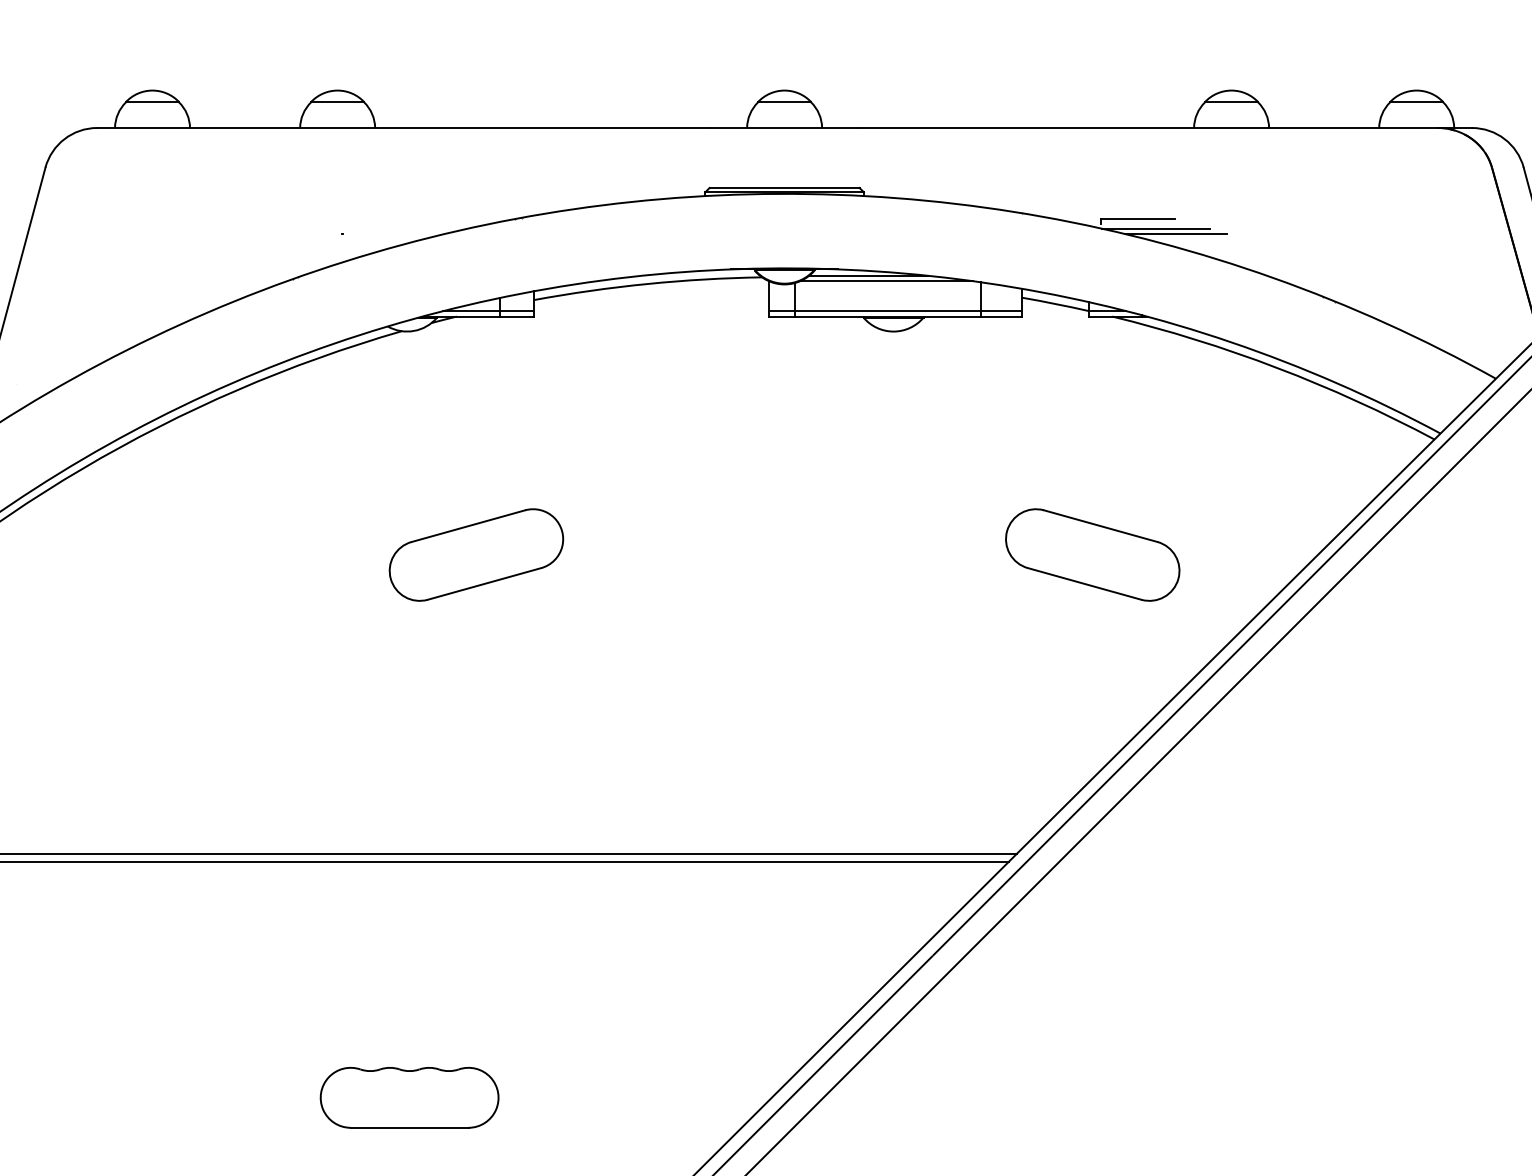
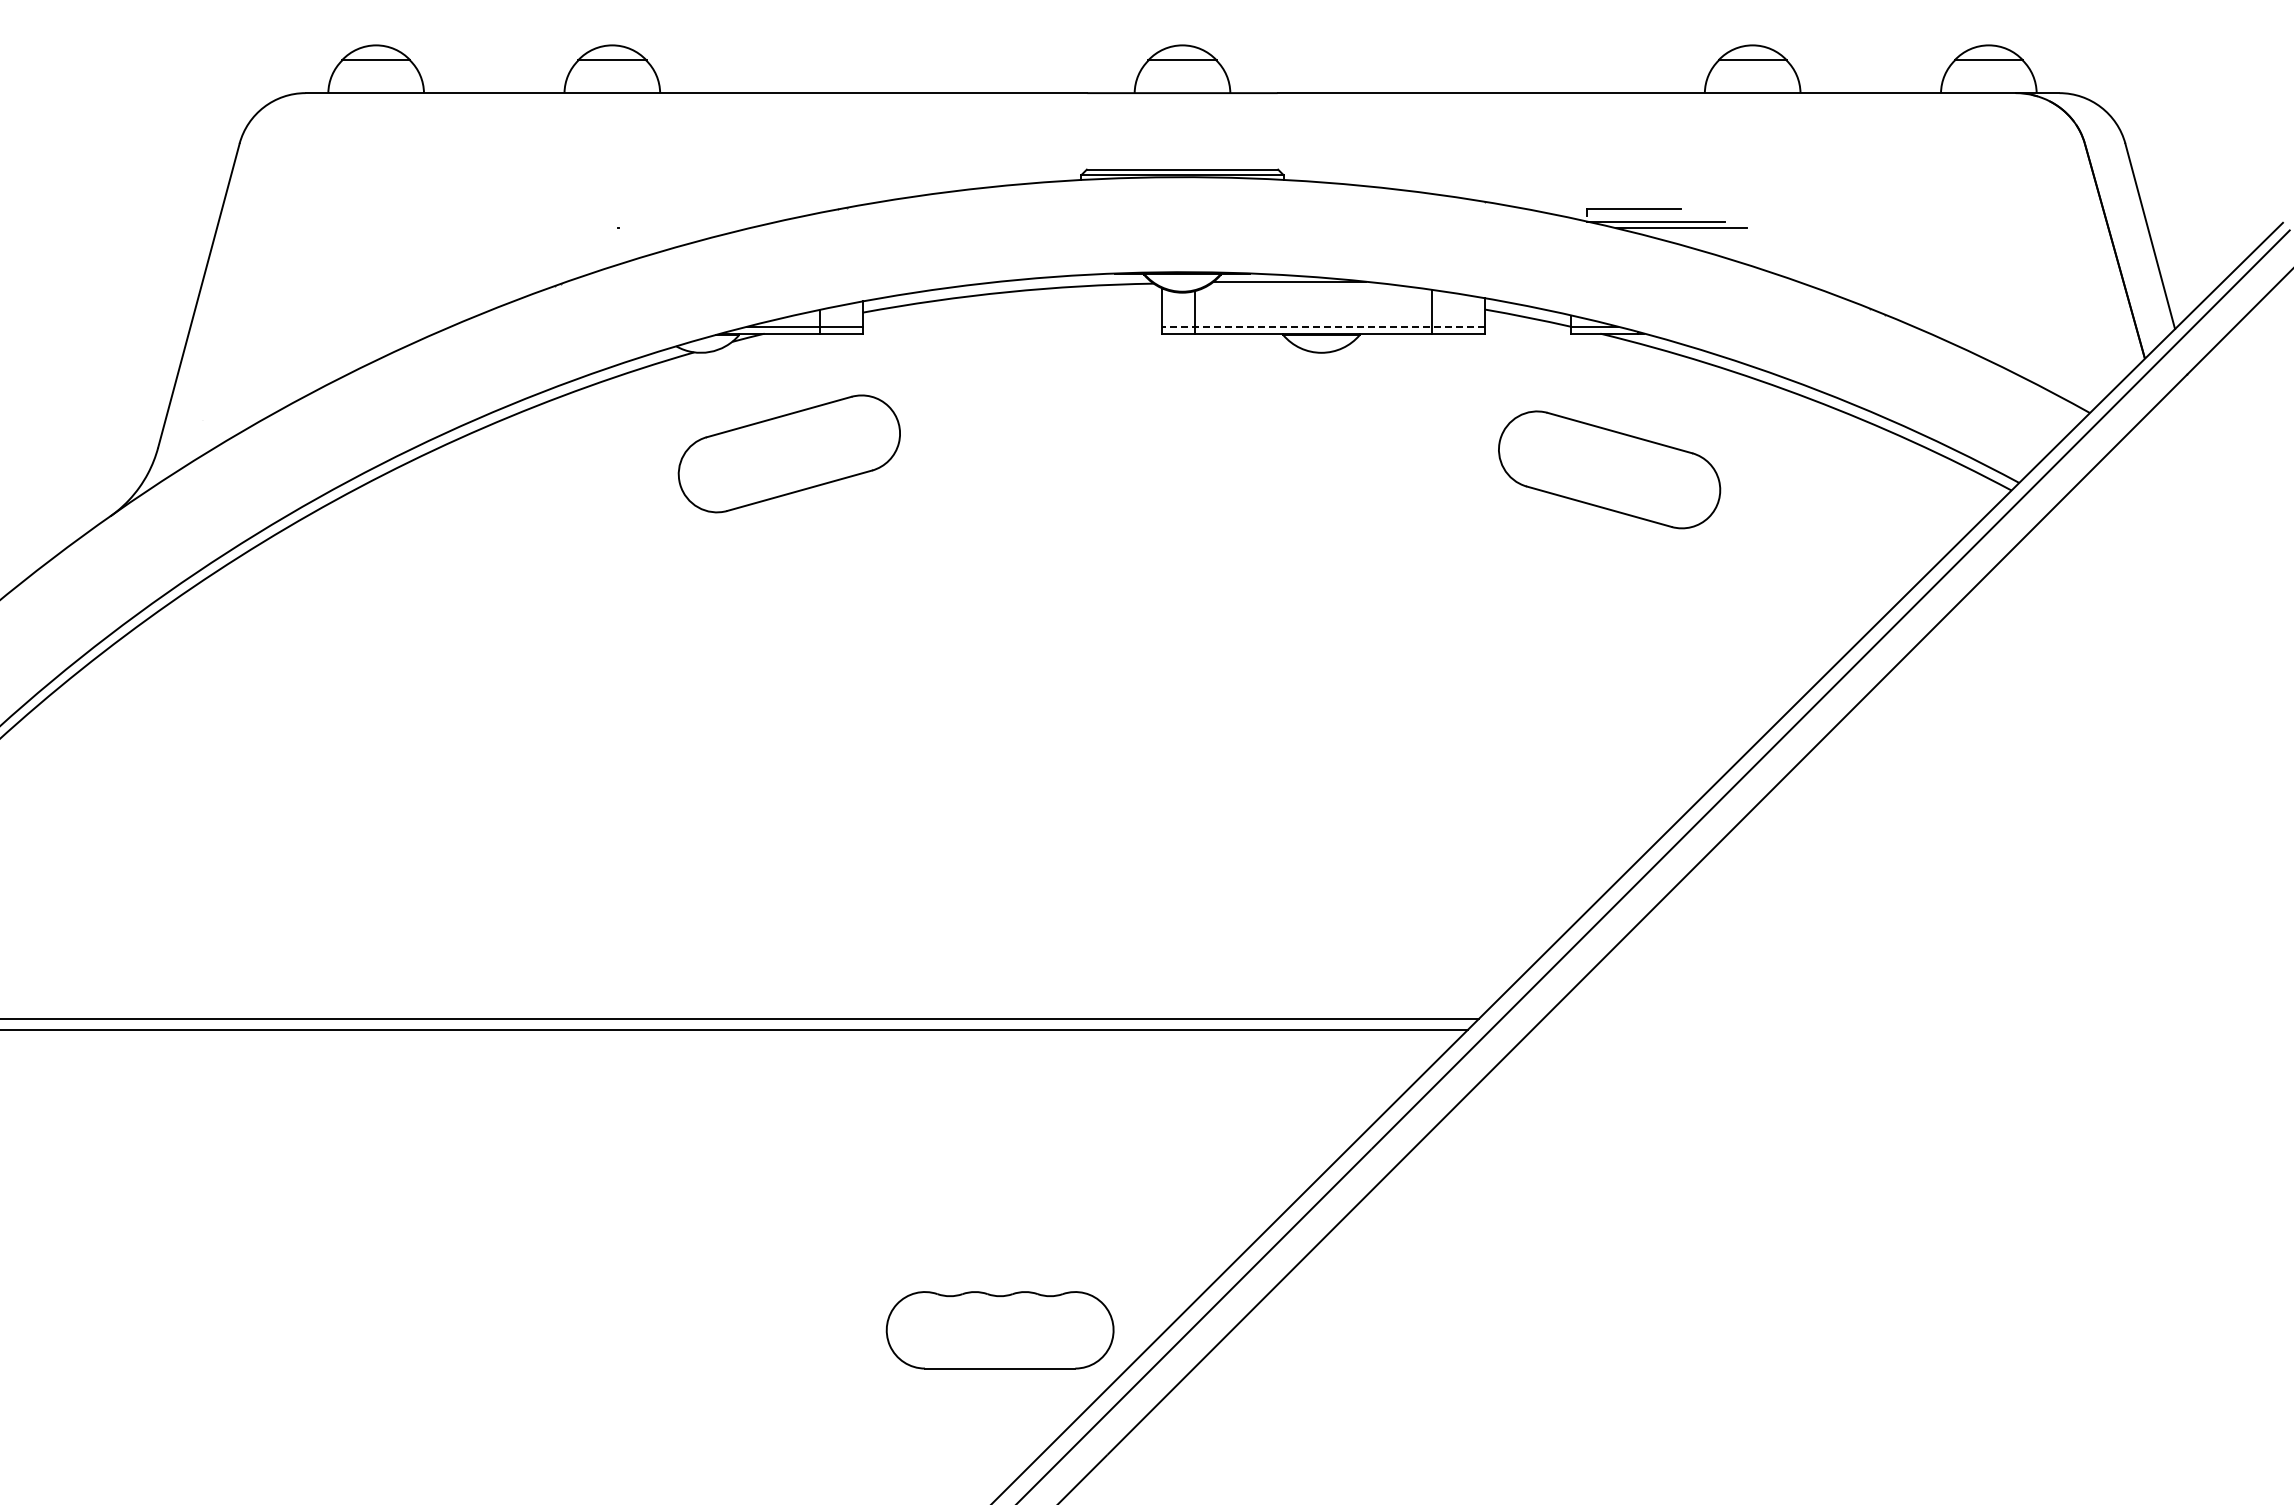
line: (886, 281) -> (1312, 288), removed
line: (895, 310) -> (1323, 326), solid -> dashed
part: (475, 554) -> (788, 453), moved
part: (1092, 554) -> (1609, 469), moved
part: (409, 1097) -> (999, 1330), moved

